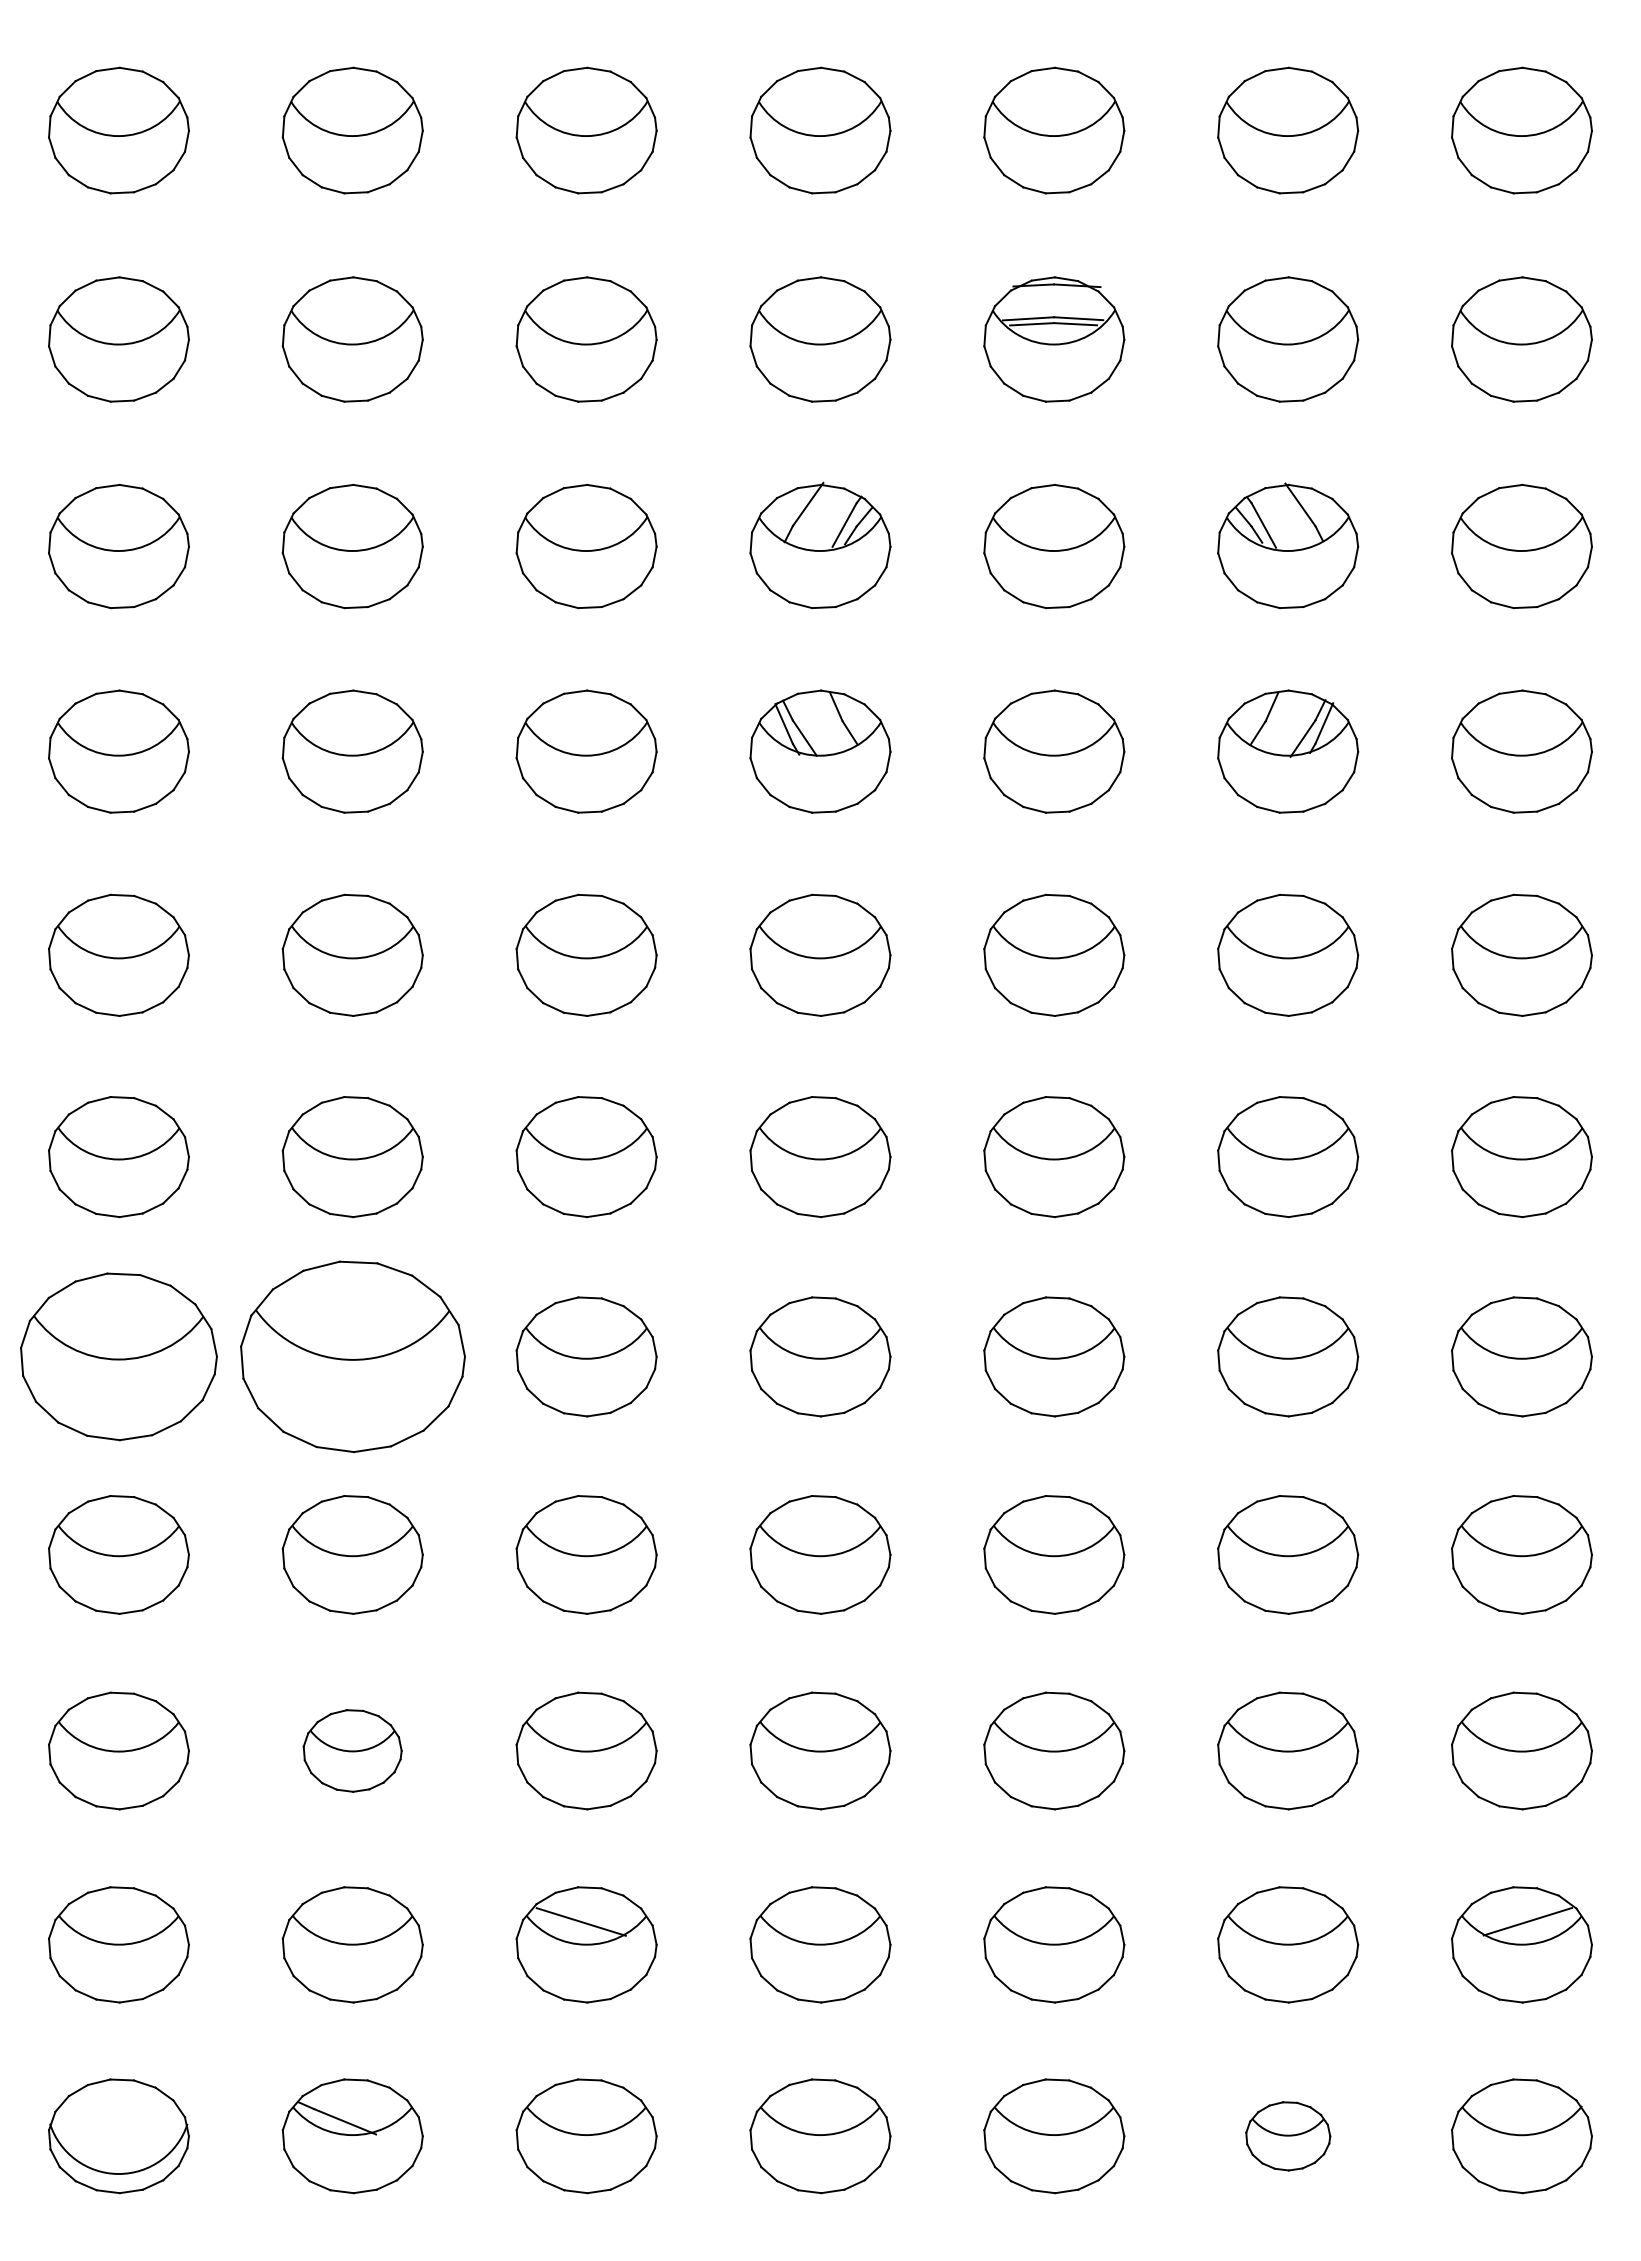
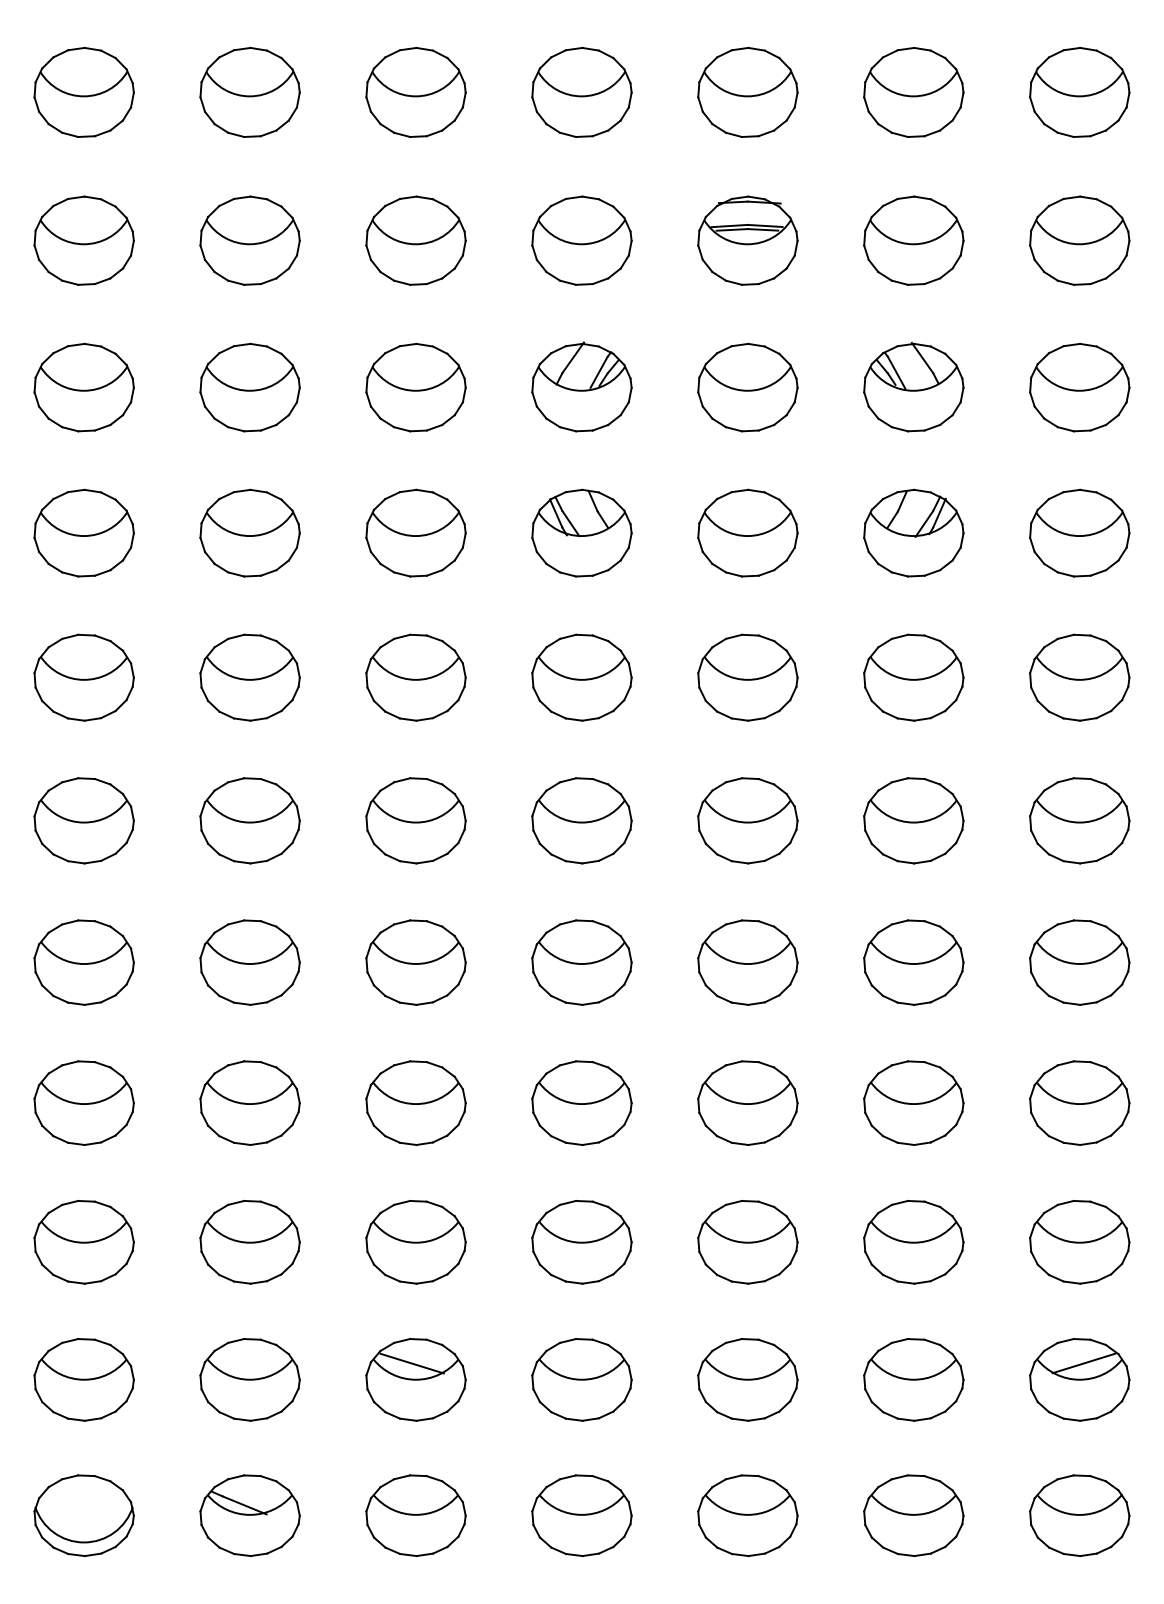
part: (118, 1356) -> (83, 962), size x0.71
part: (352, 1356) -> (249, 962), size x0.62
part: (352, 1750) -> (249, 1241), size x1.43
part: (1288, 2136) -> (914, 1515), size x1.67

